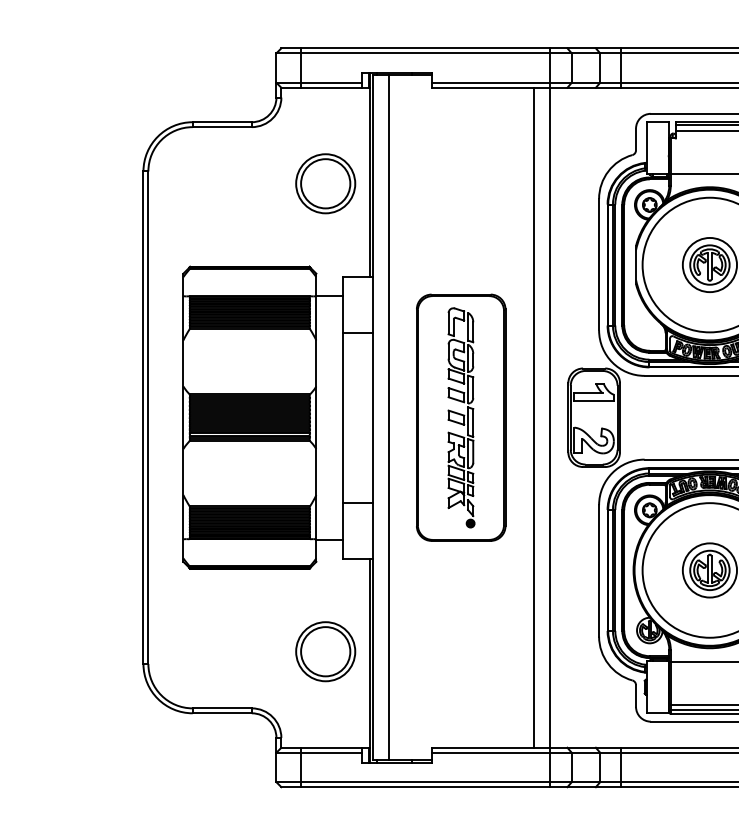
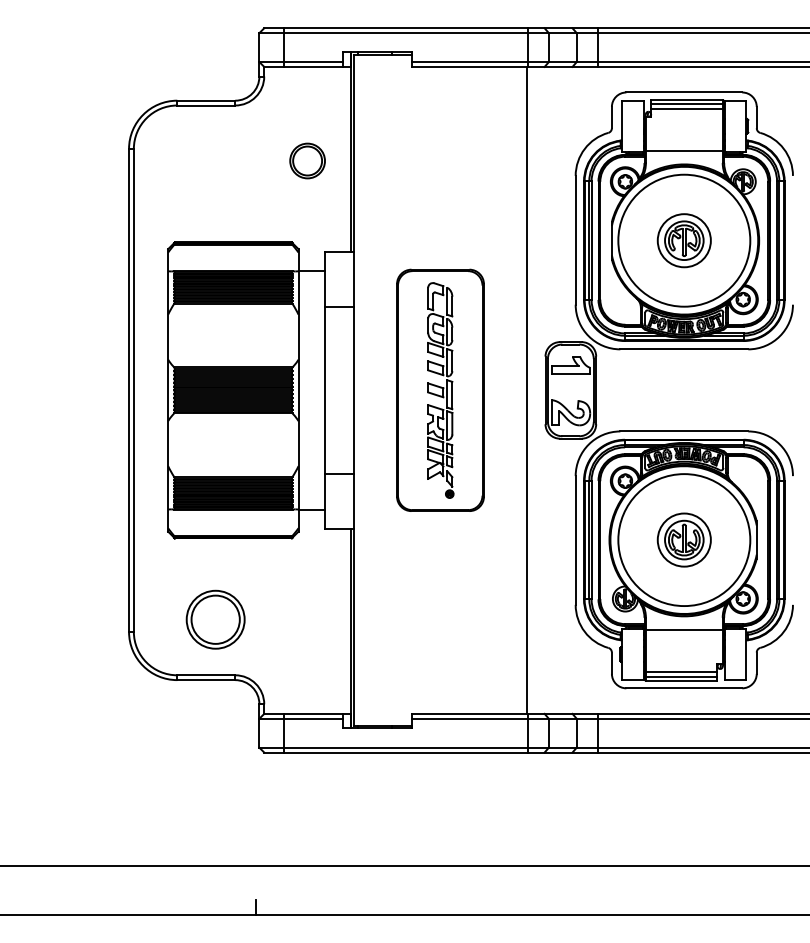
part: (325, 183) -> (307, 160), size x0.6
line: (388, 416) -> (369, 389), removed
line: (533, 416) -> (511, 389), removed
part: (325, 651) -> (215, 619), moved

